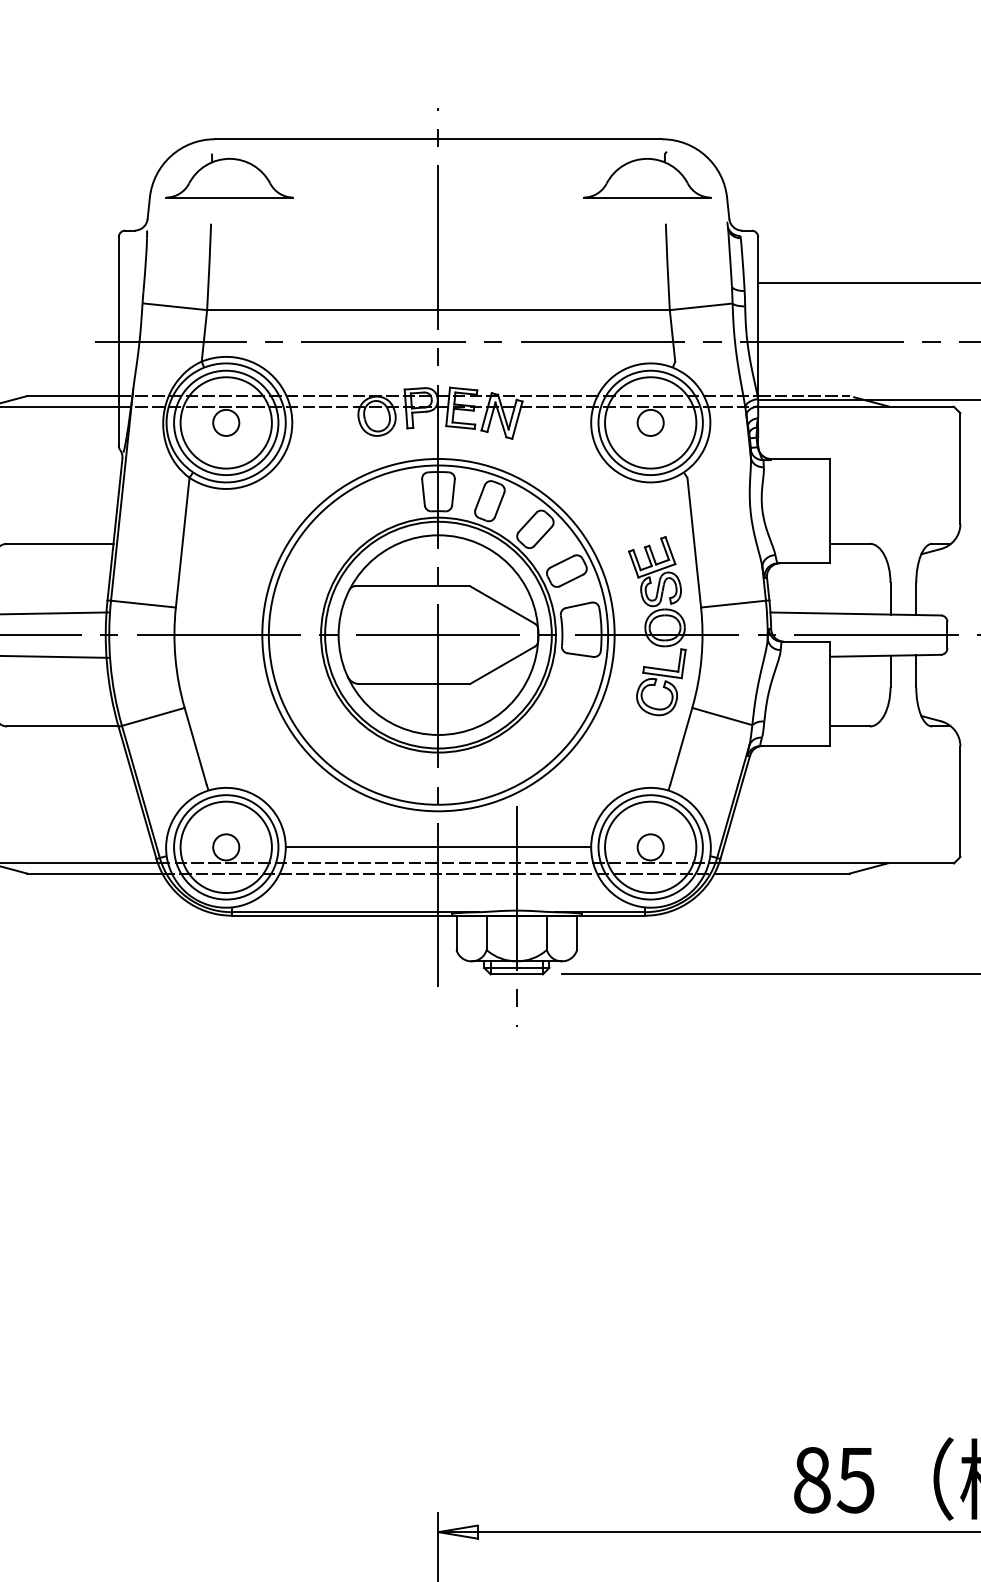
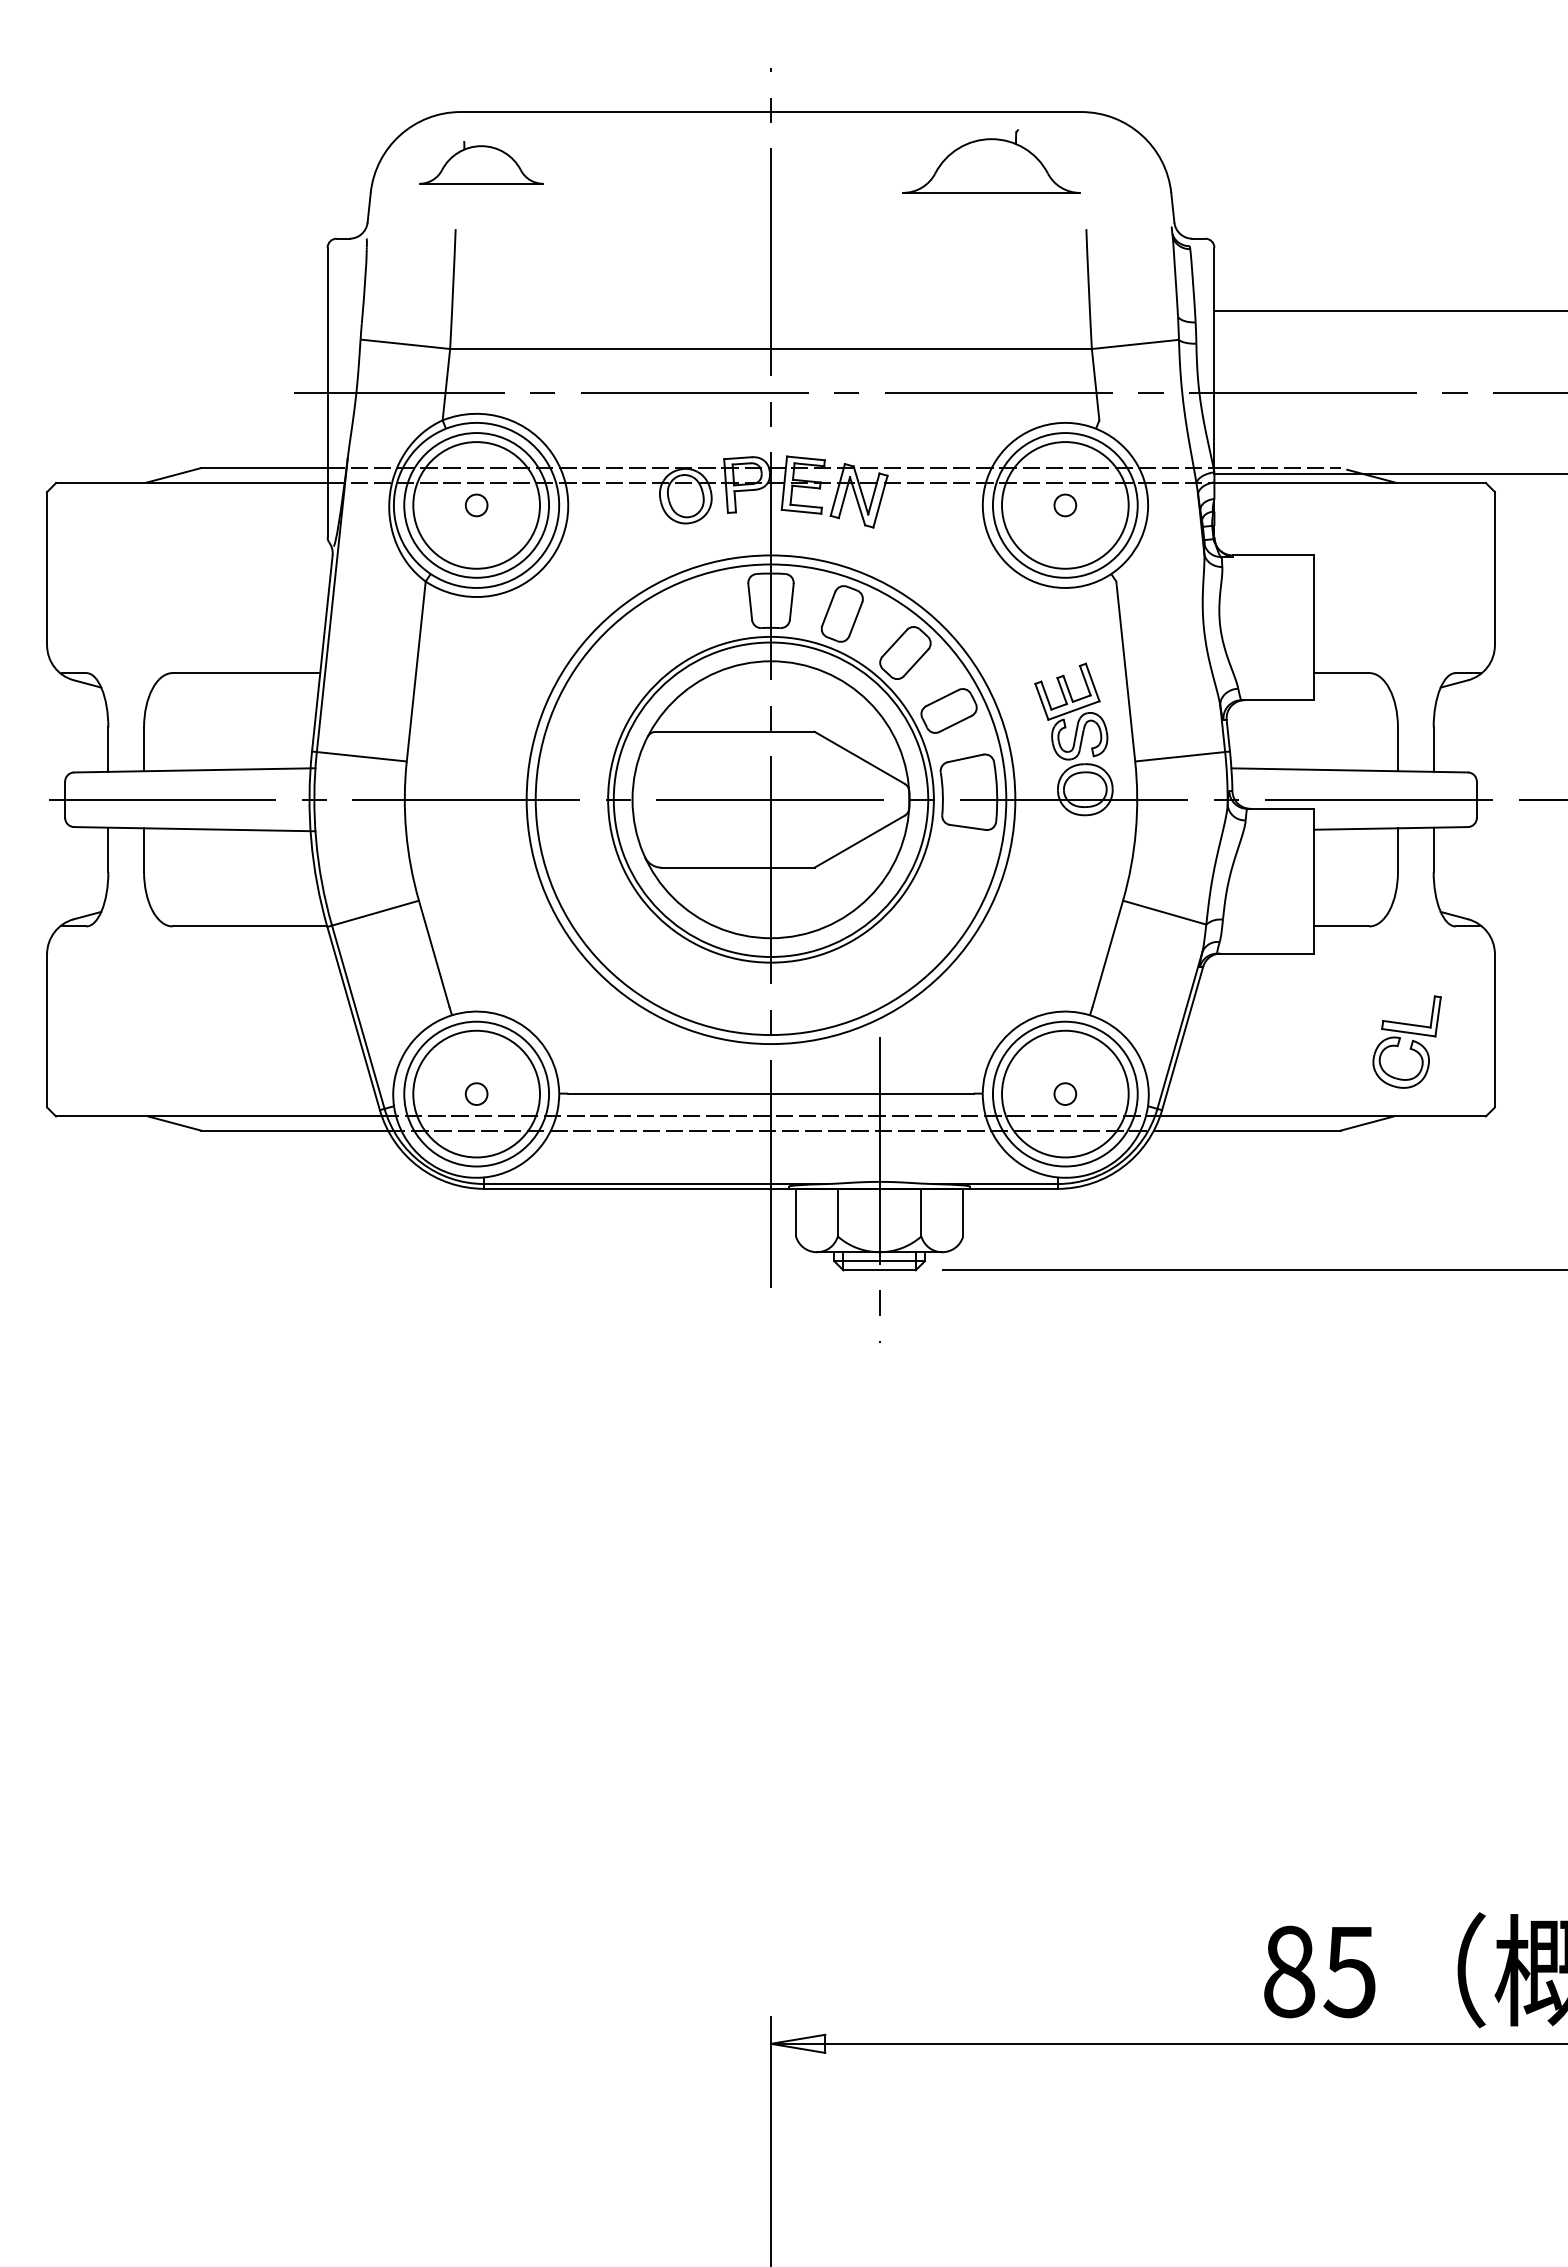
part: (647, 174) -> (991, 161), moved
part: (229, 175) -> (481, 162), size x0.7
circle: (226, 422) -> (476, 505), size x0.6
circle: (650, 422) -> (1065, 505), size x0.6
part: (660, 681) -> (1406, 1041), moved
circle: (226, 847) -> (476, 1094), size x0.6
circle: (650, 847) -> (1065, 1094), size x0.6

